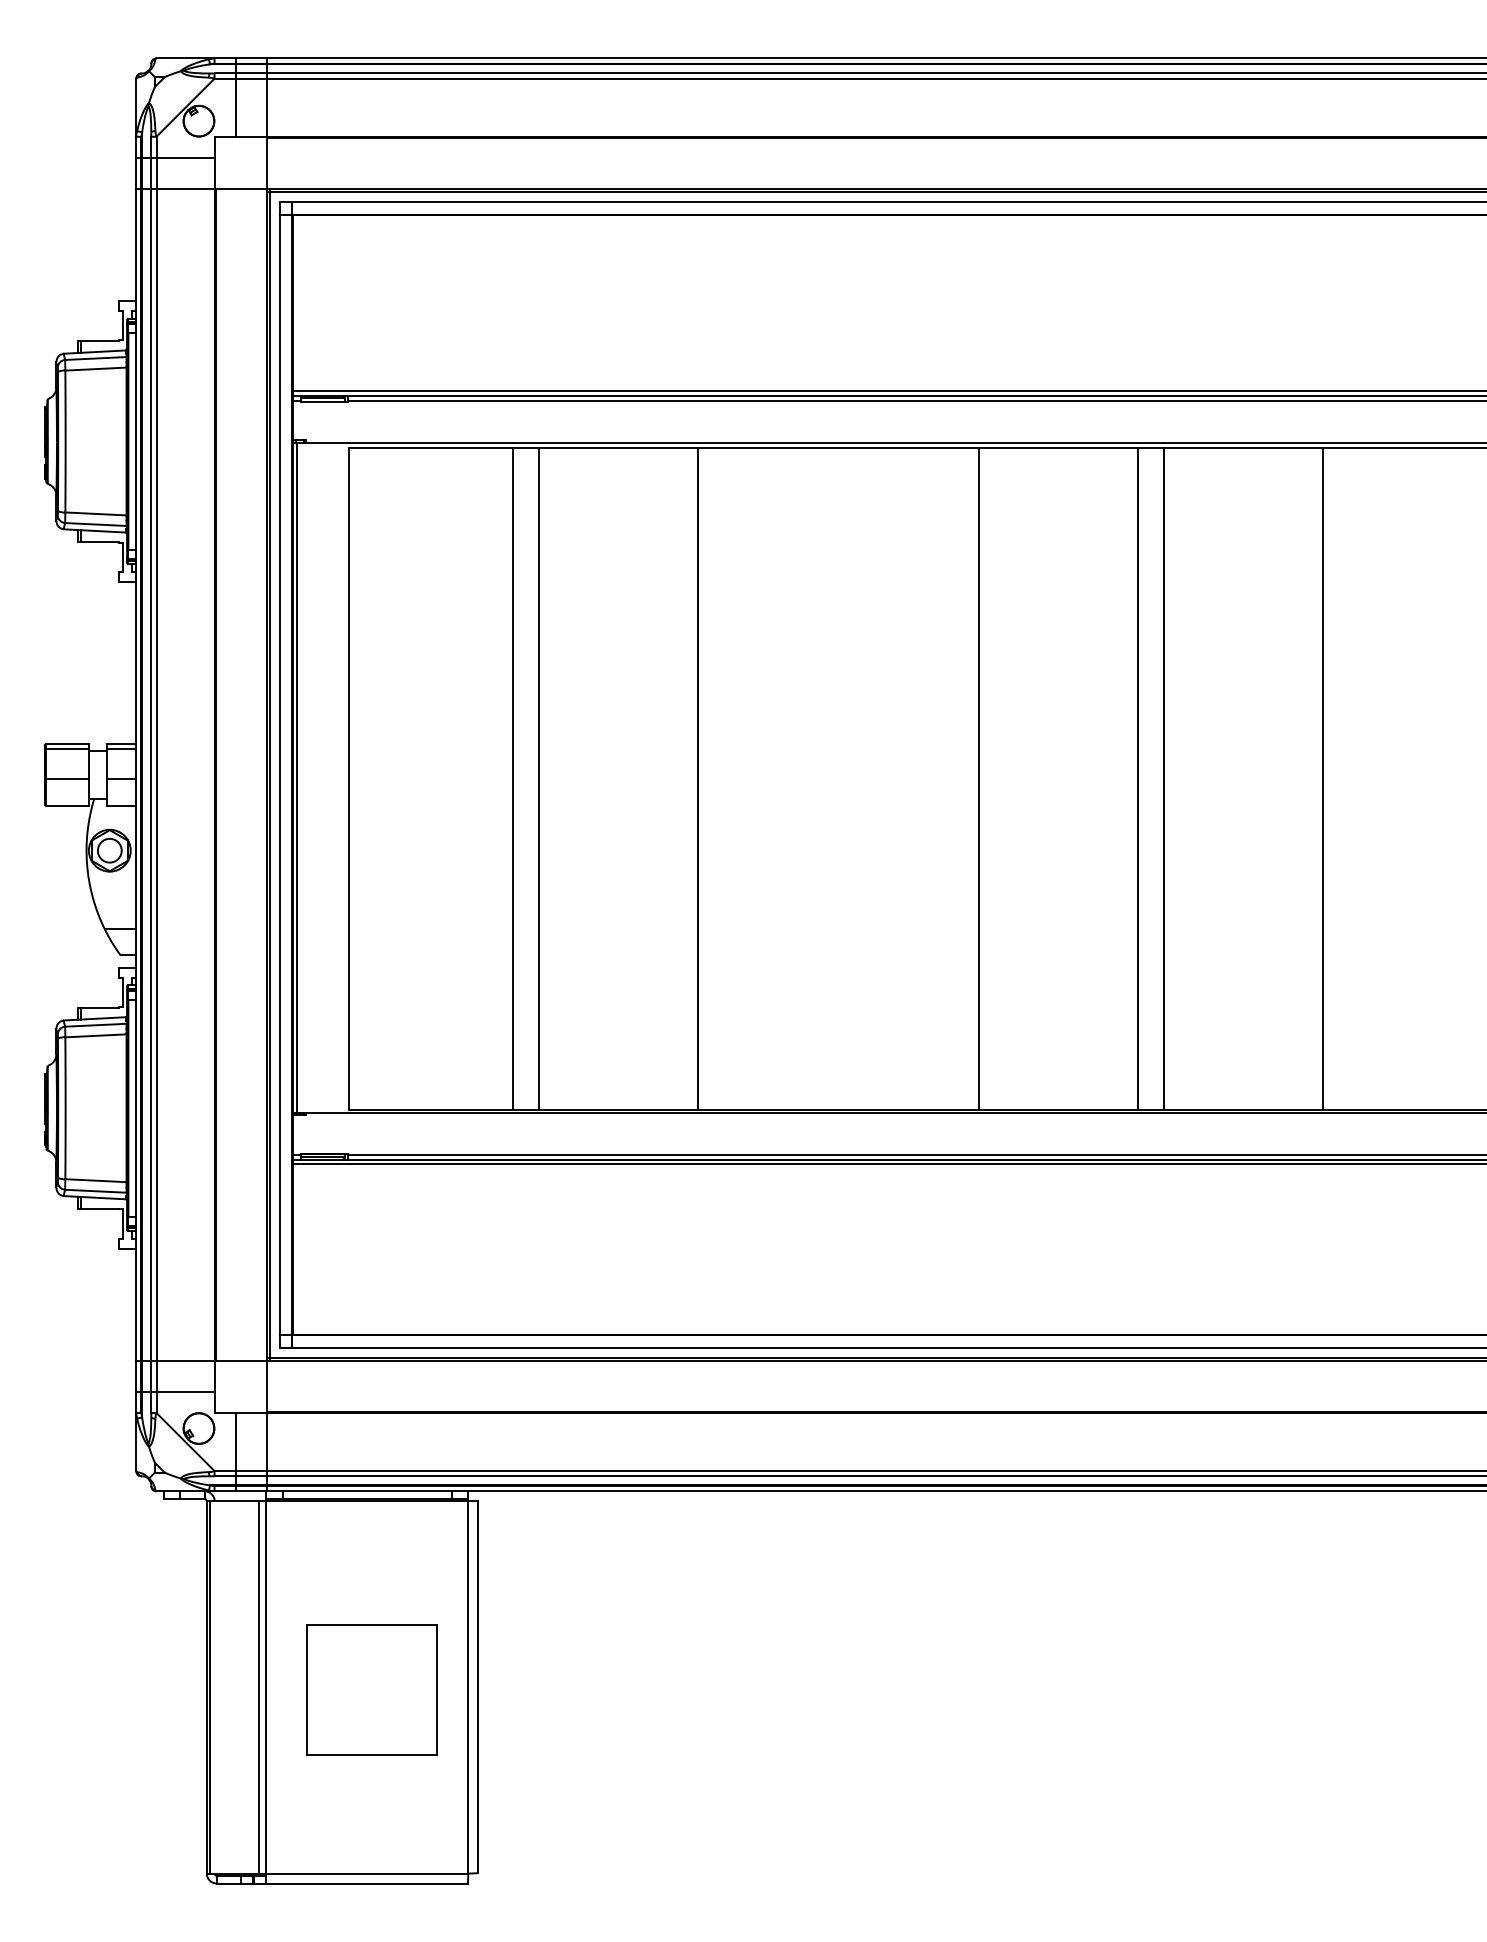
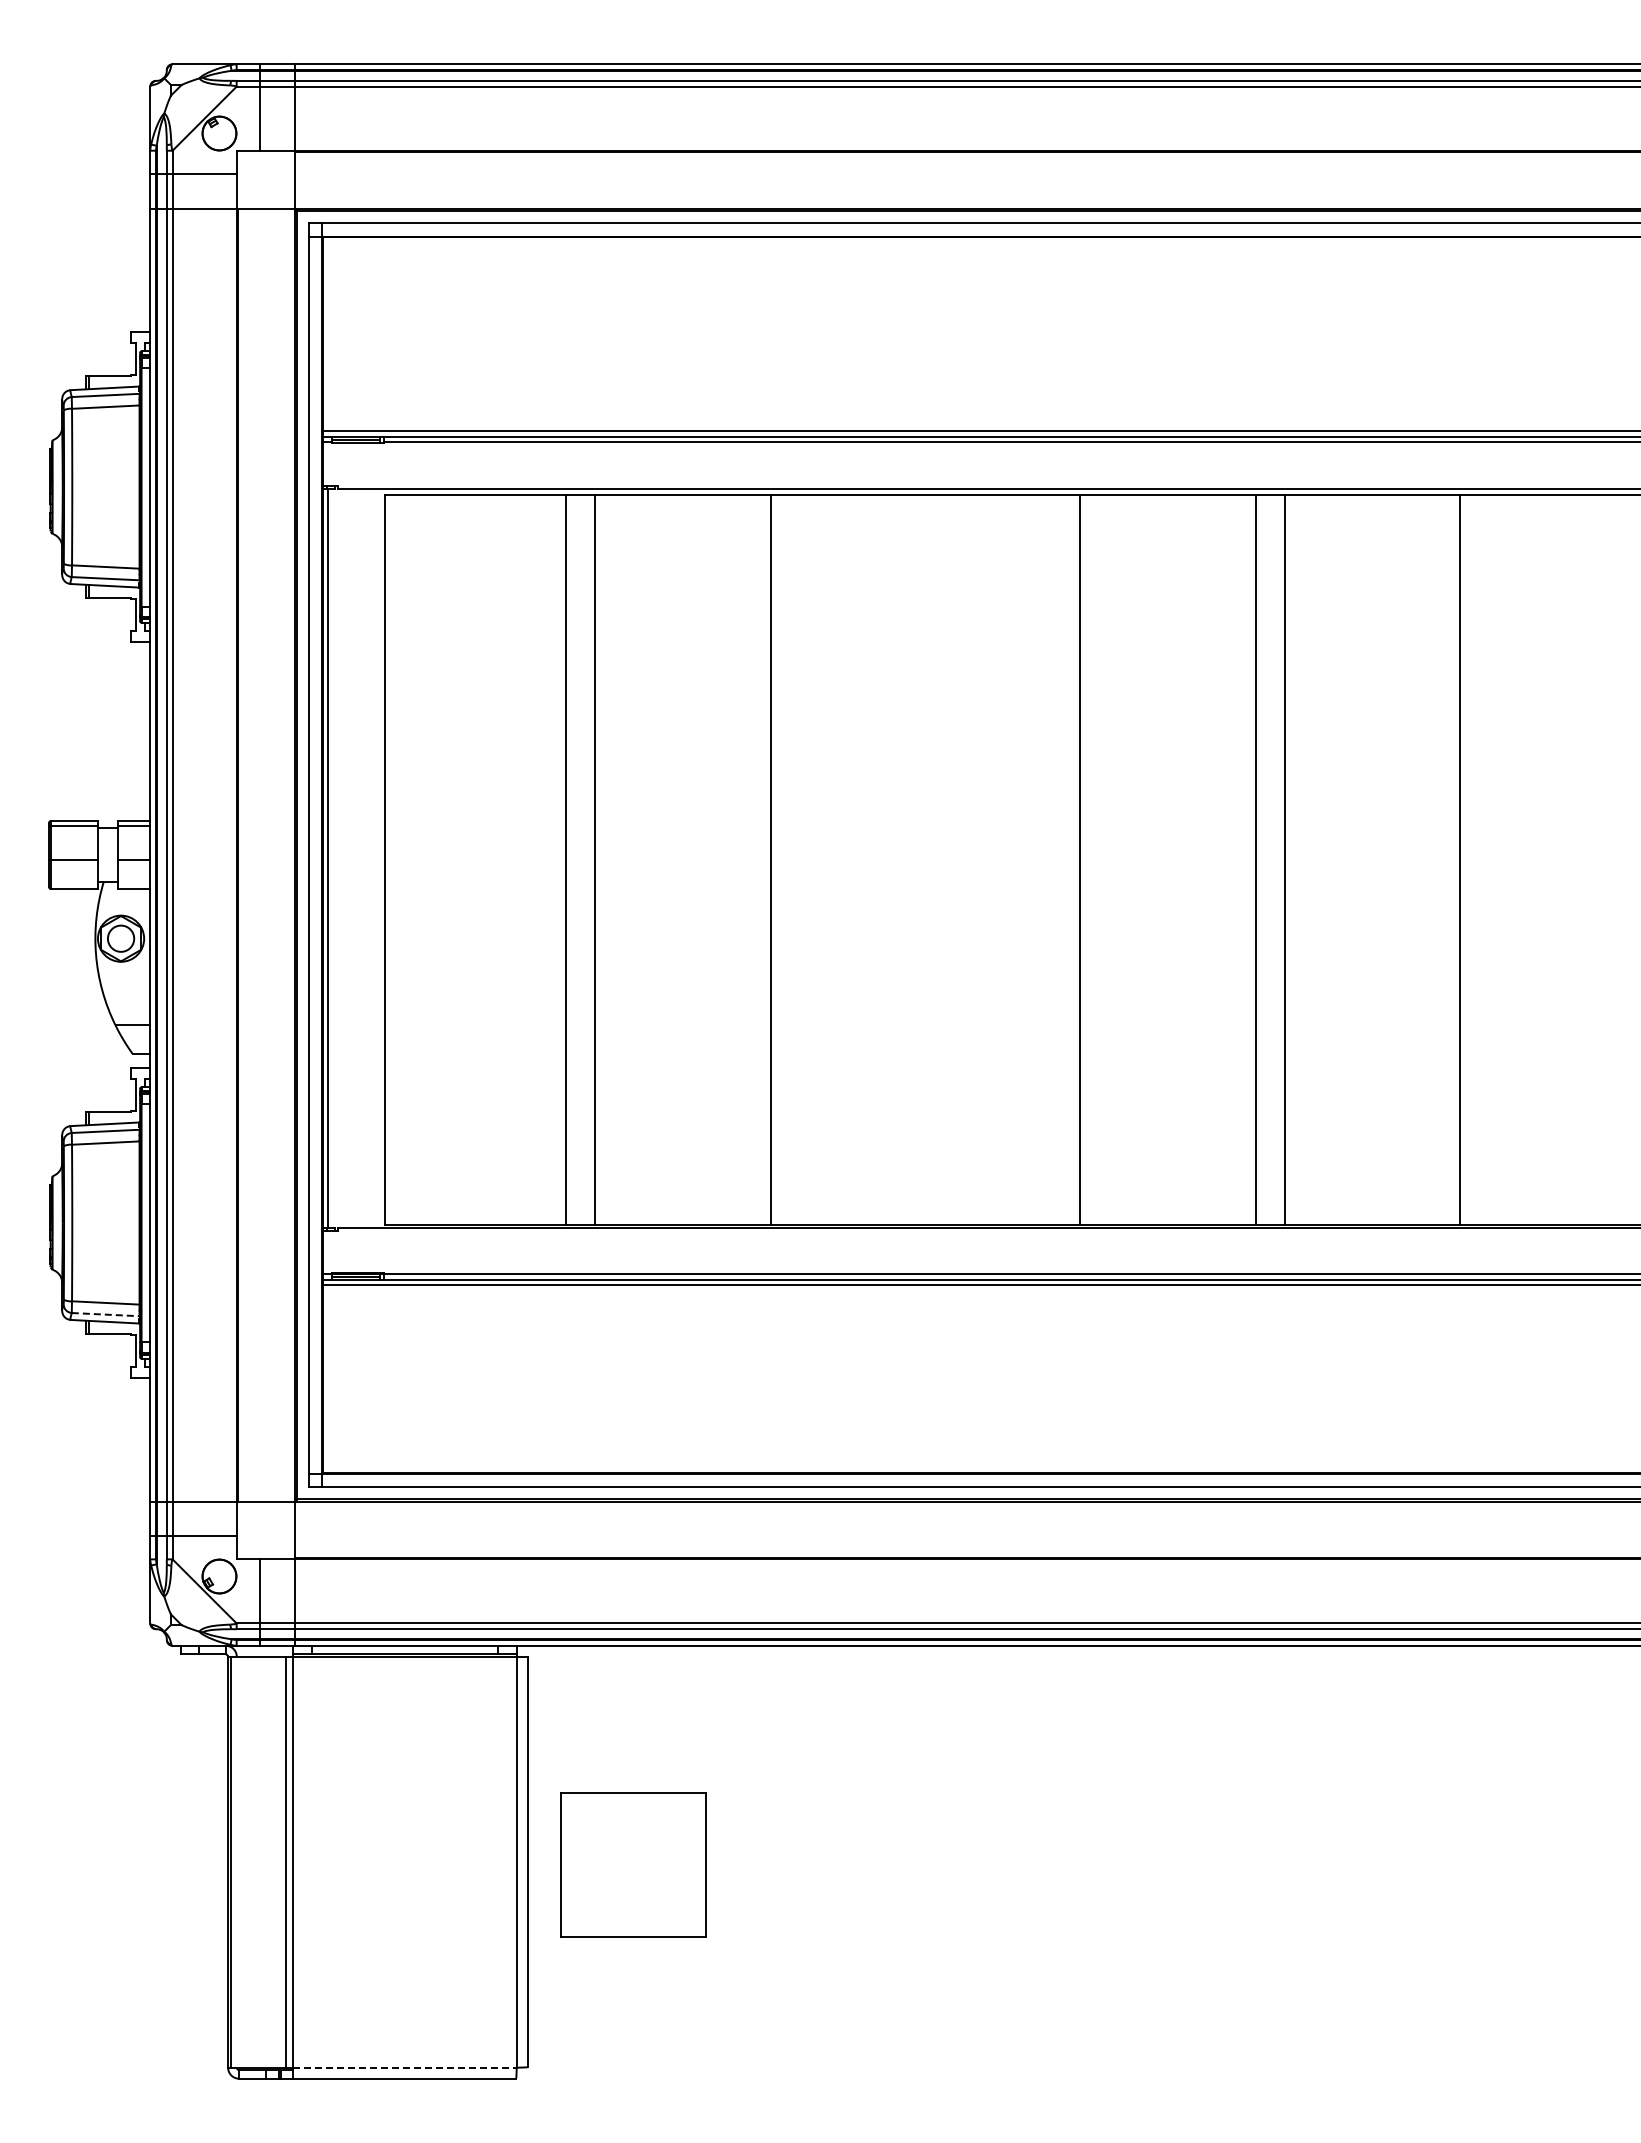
line: (95, 1191) -> (105, 1314), solid -> dashed
part: (372, 1689) -> (633, 1864), moved
line: (367, 1873) -> (405, 2067), solid -> dashed

